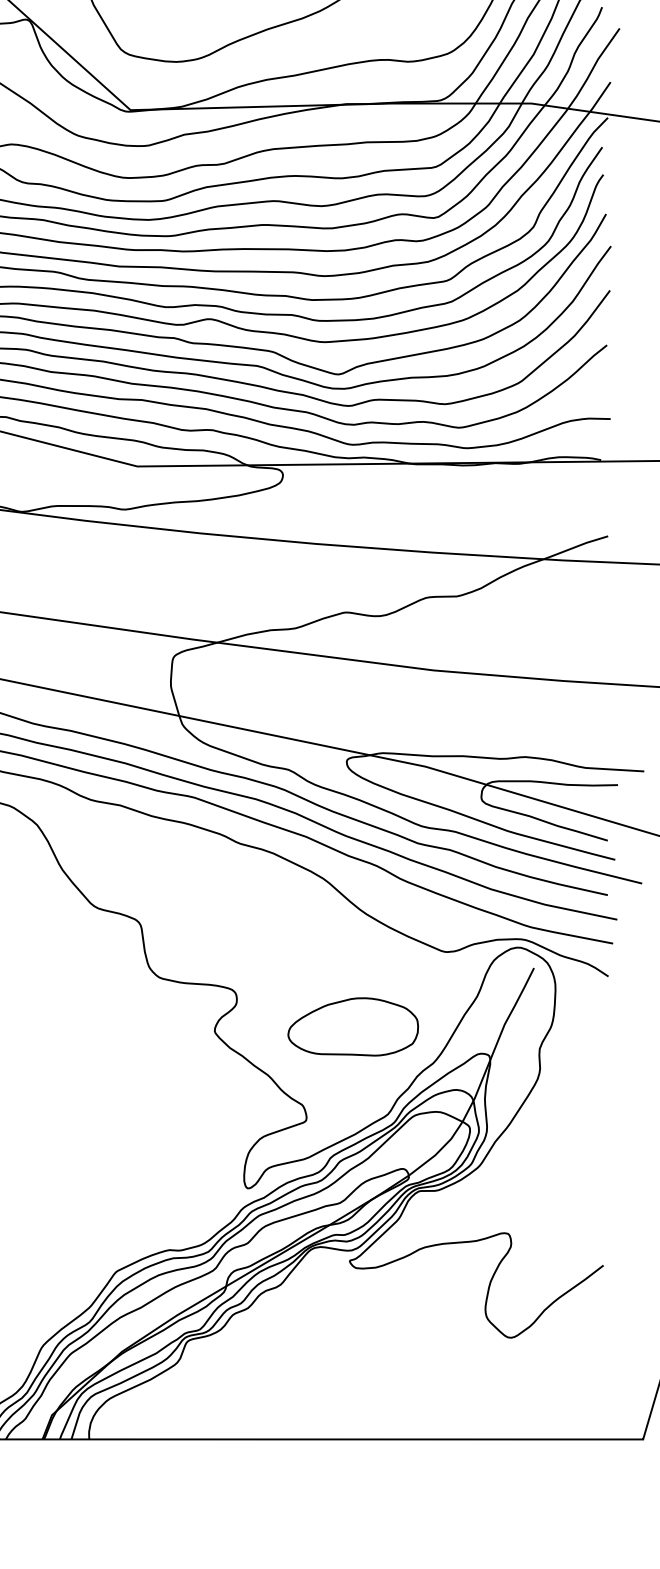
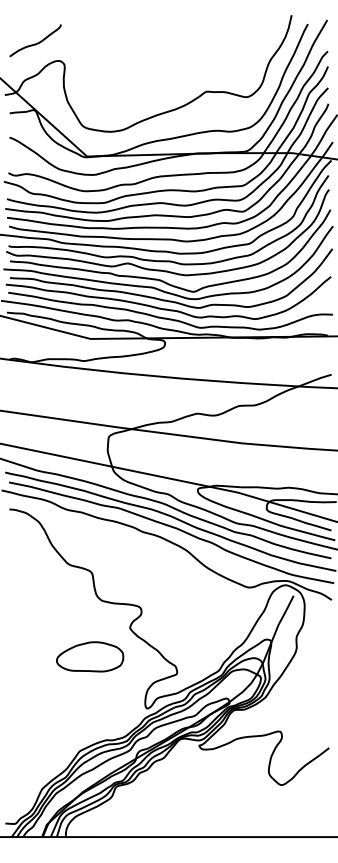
part: (353, 1026) -> (90, 656), moved

